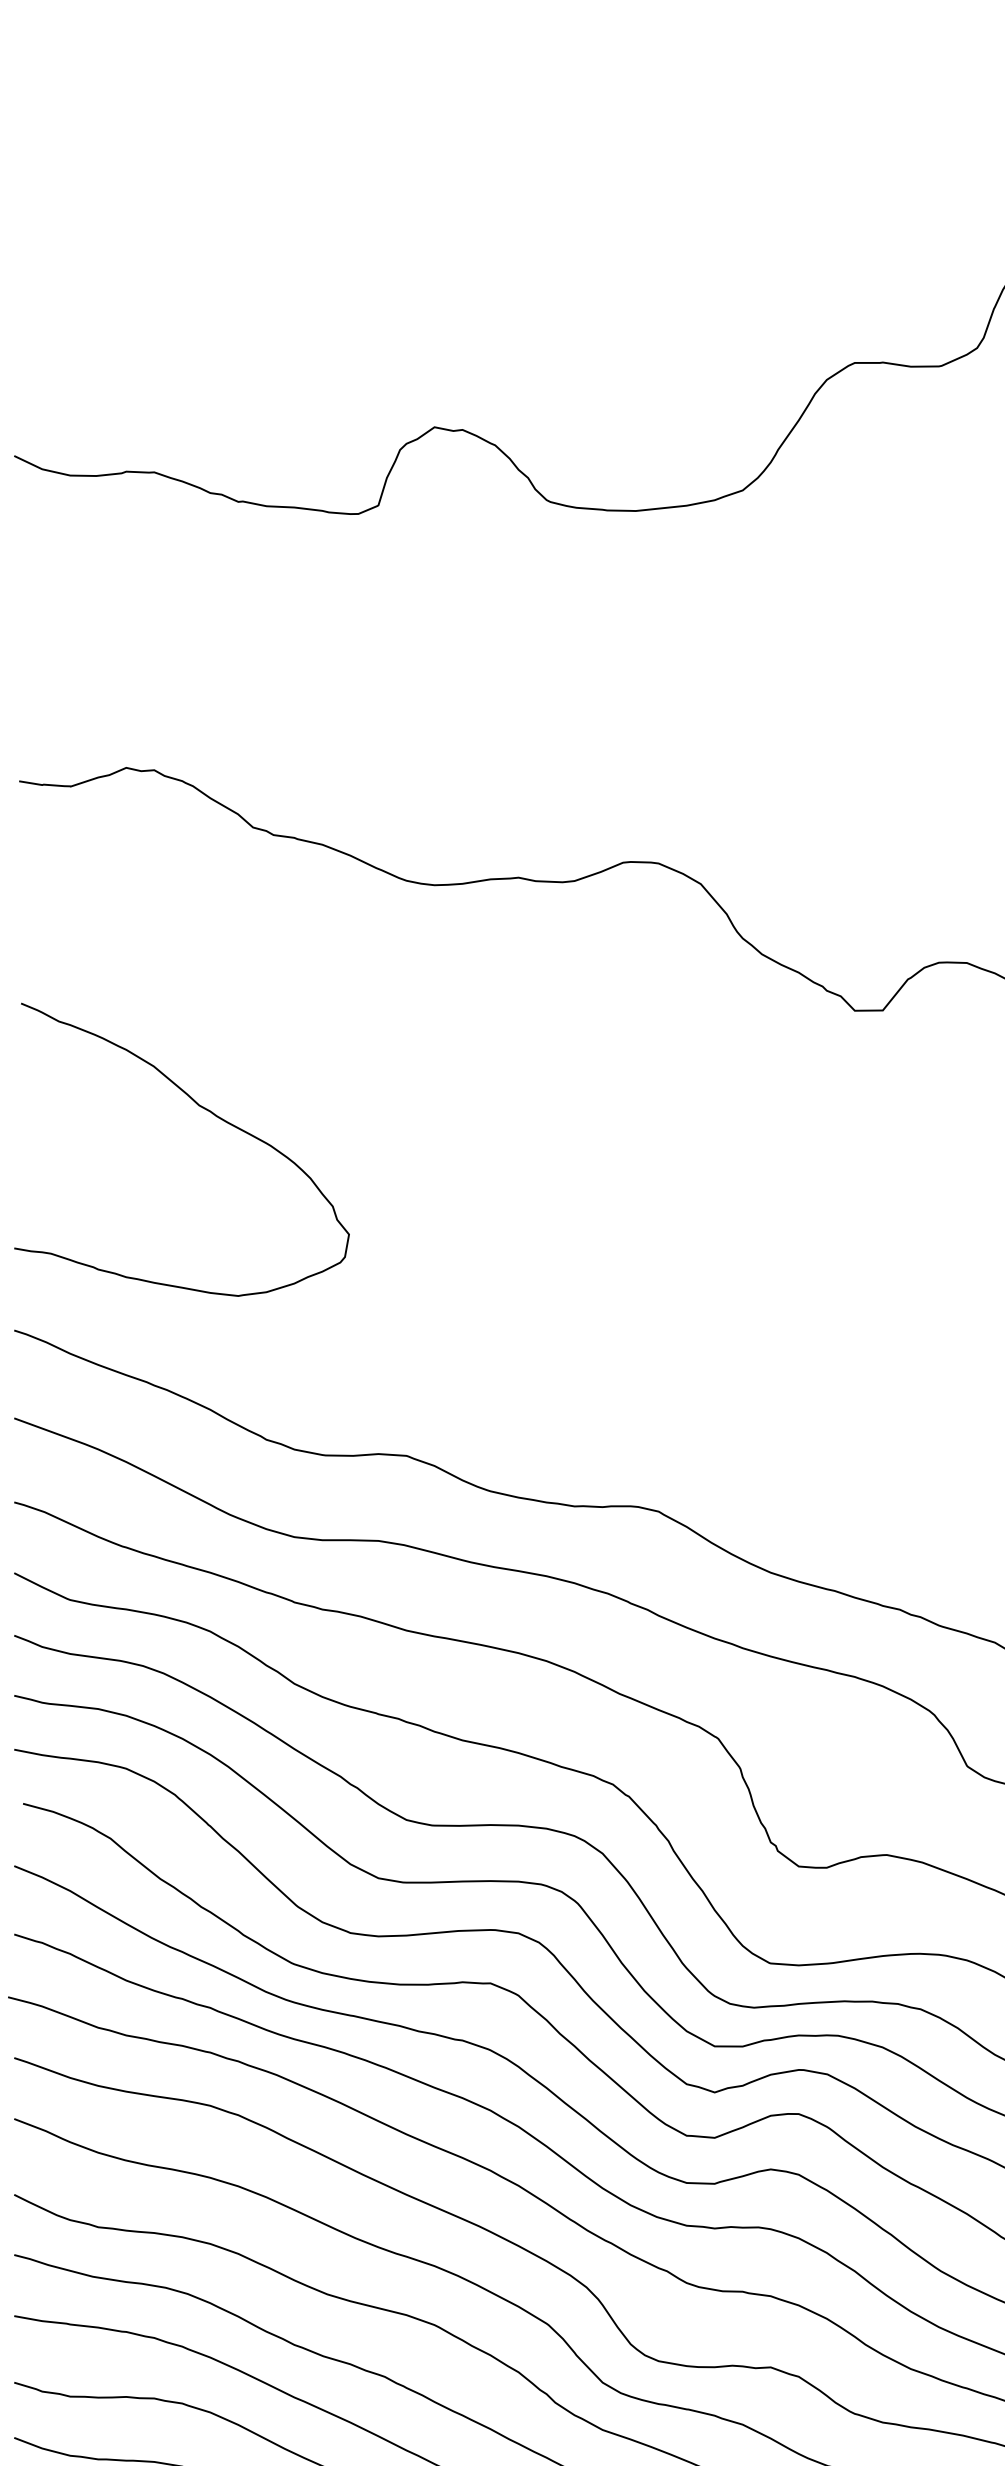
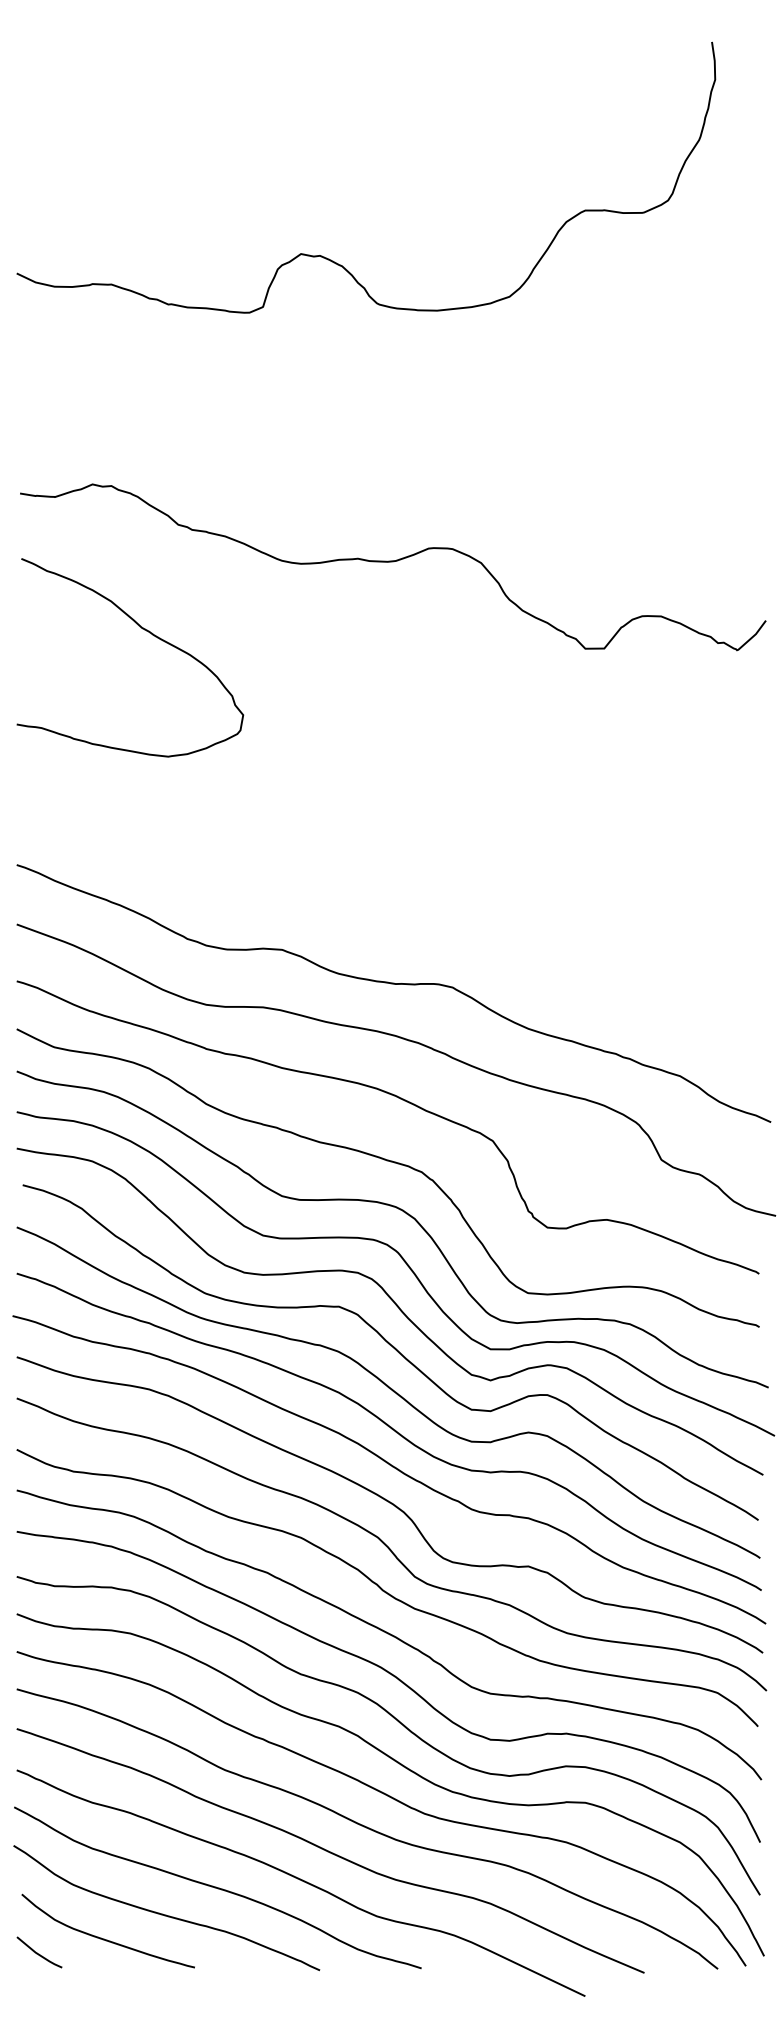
curve: (203, 1109) -> (144, 630), moved

